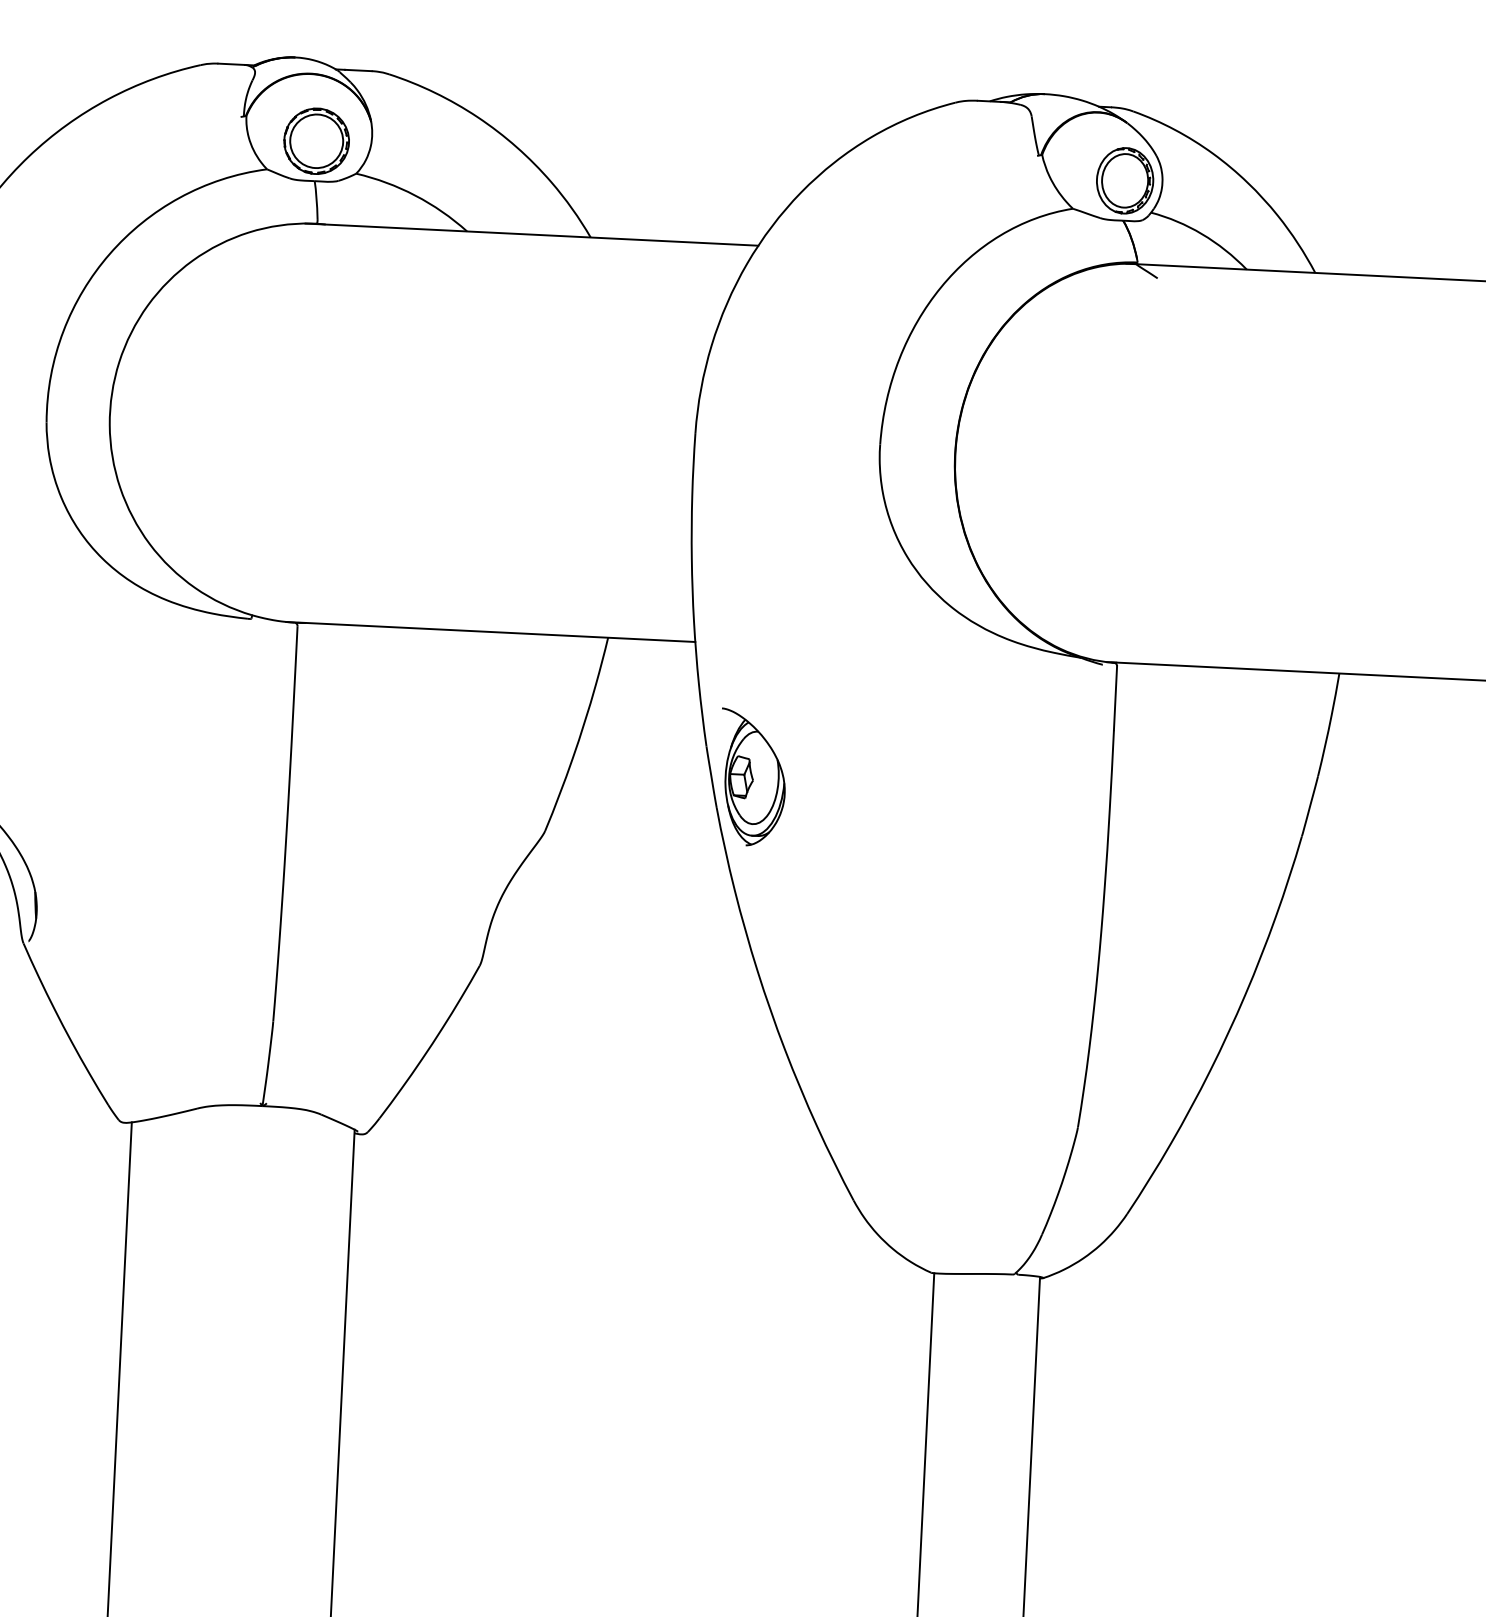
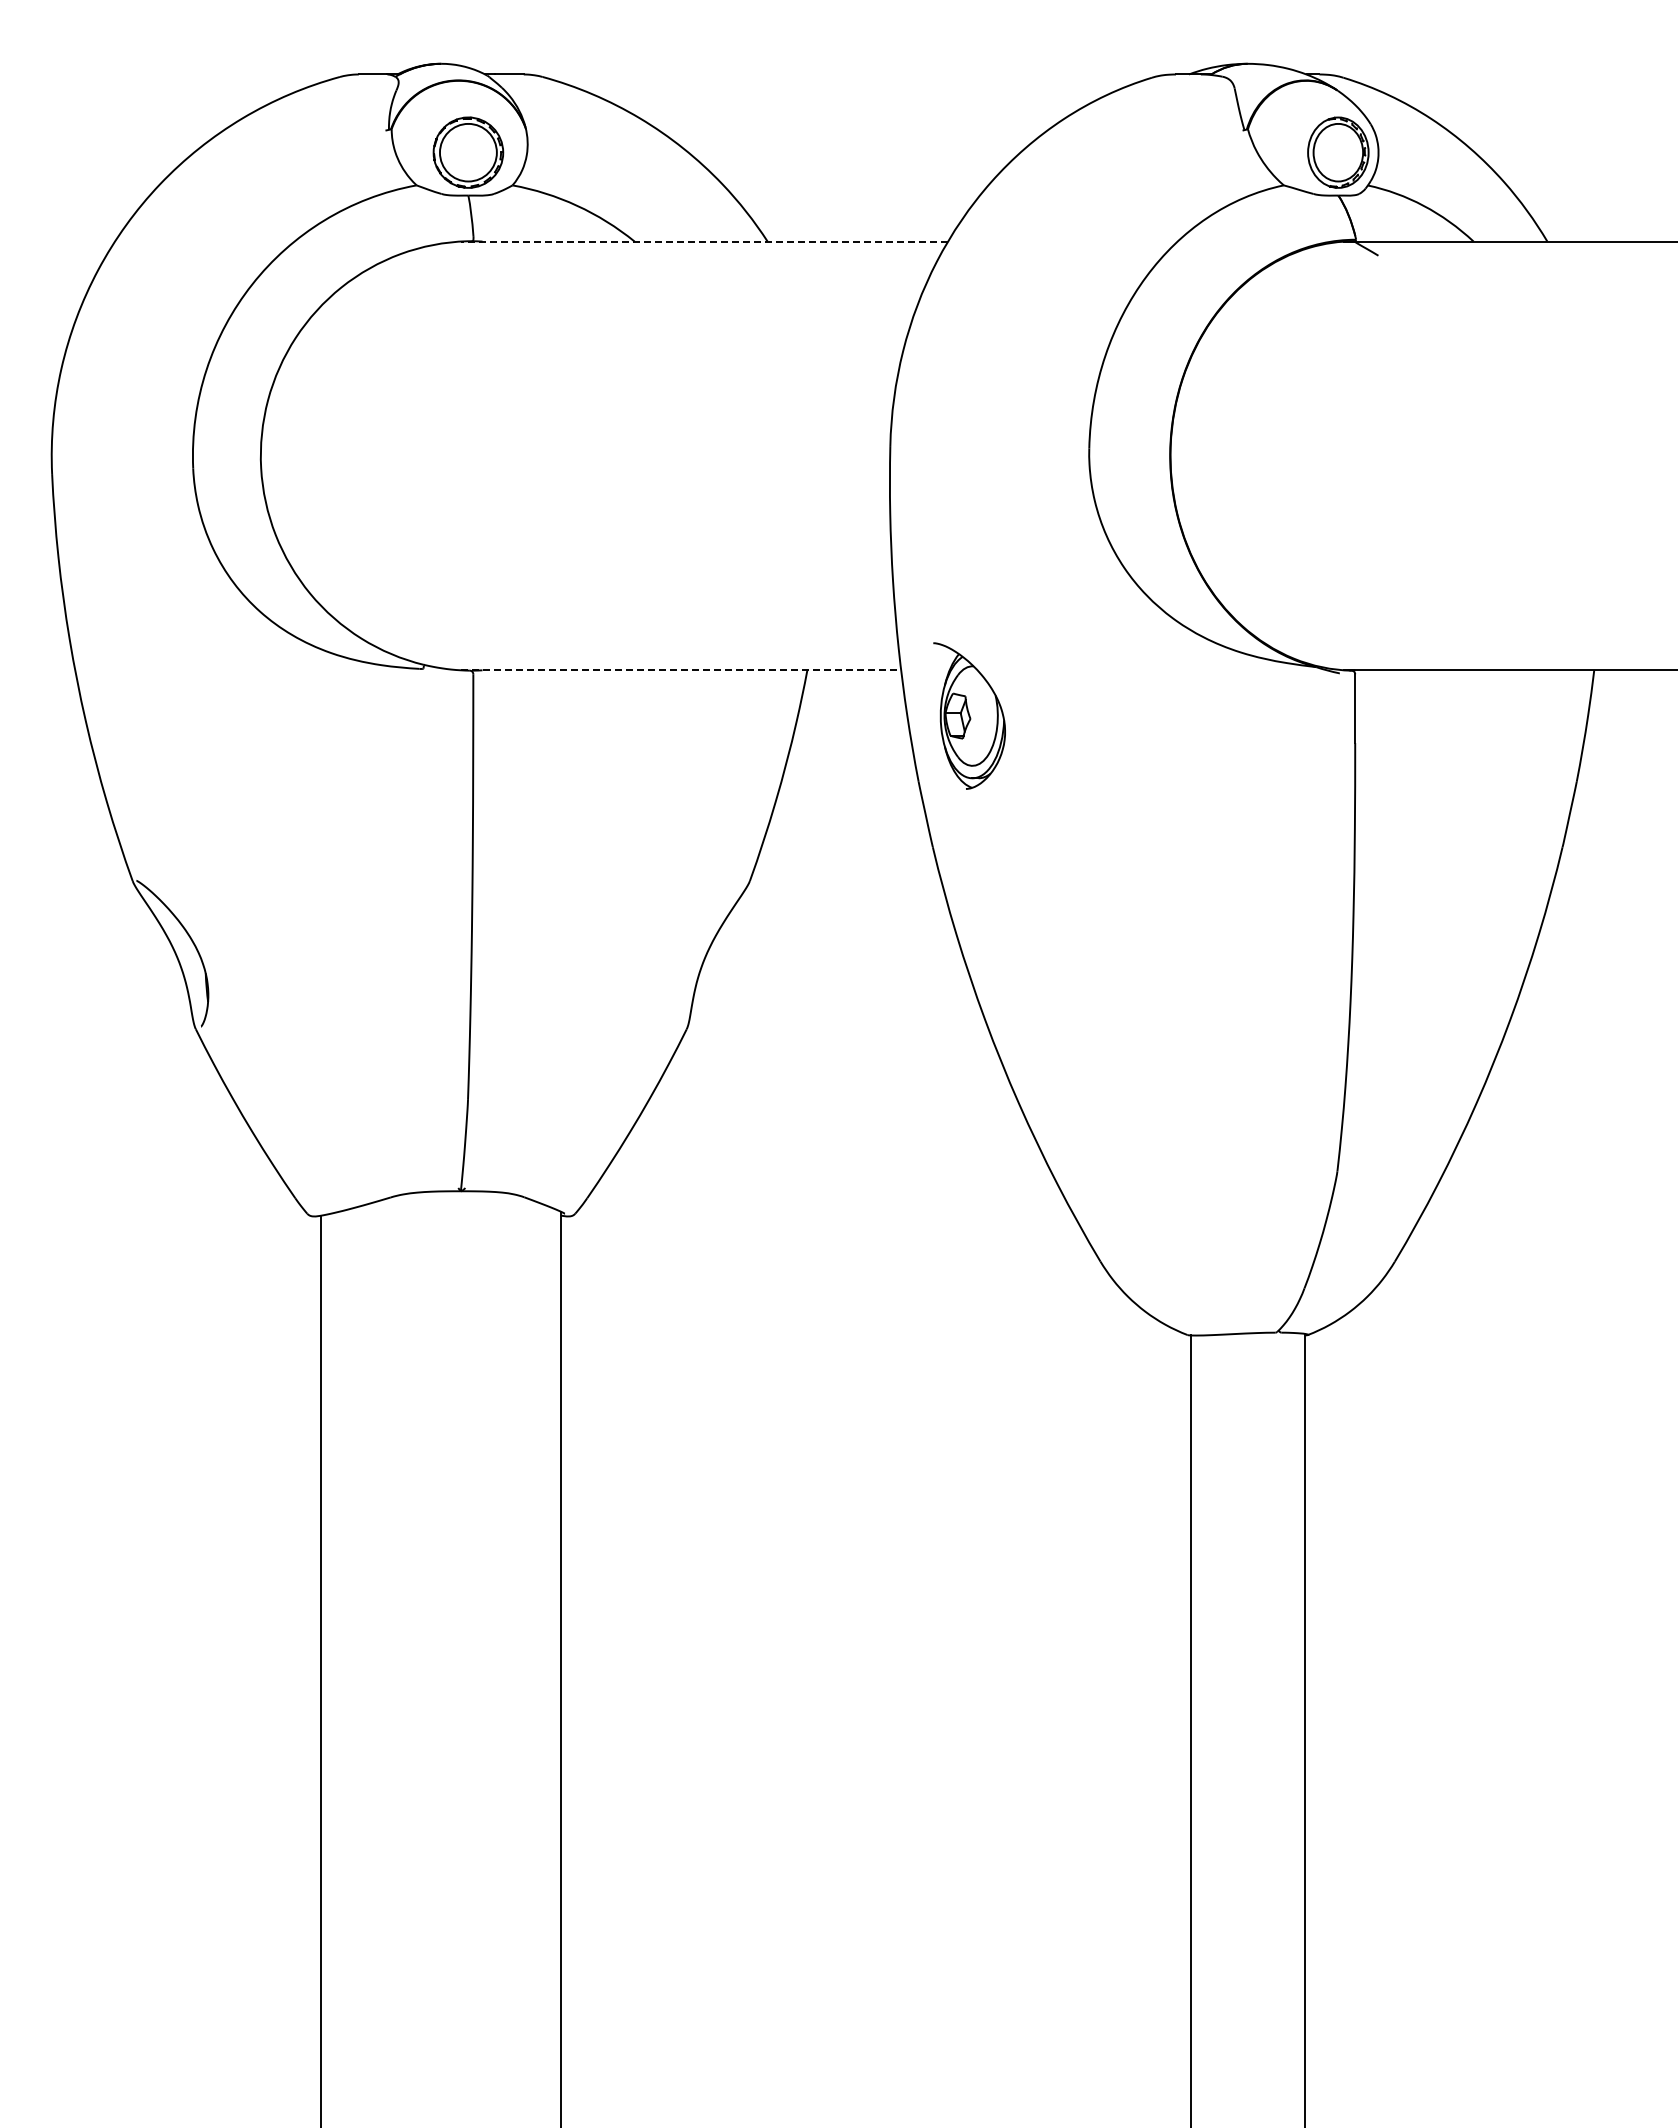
line: (532, 234) -> (704, 241), solid -> dashed
line: (491, 632) -> (681, 670), solid -> dashed
part: (752, 777) -> (969, 715), moved

